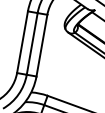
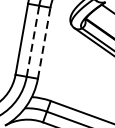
line: (32, 43) -> (33, 40), solid -> dashed
line: (42, 45) -> (44, 43), solid -> dashed

